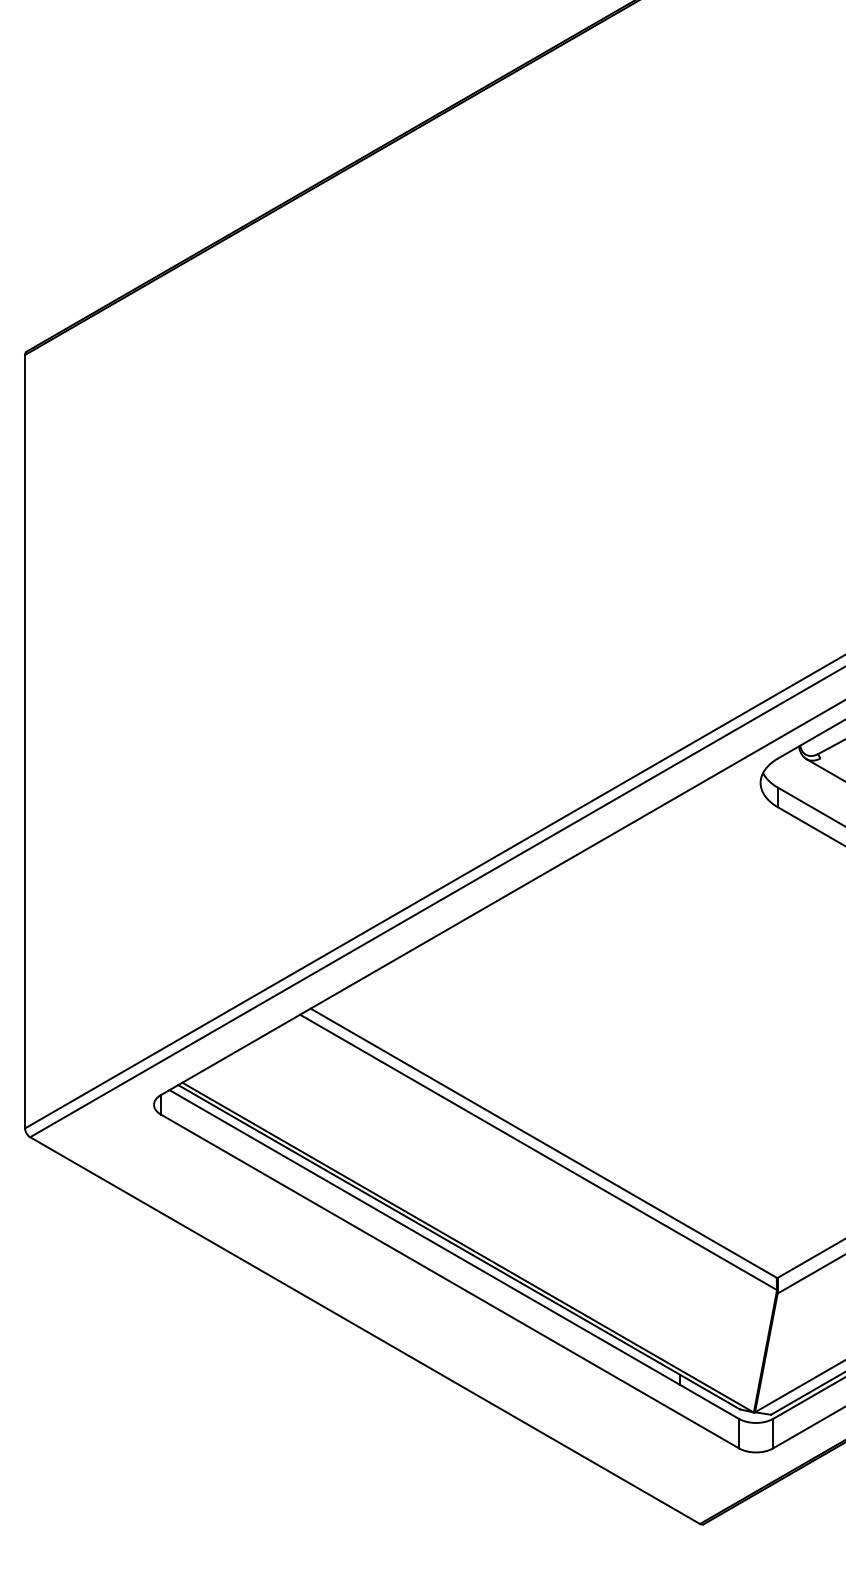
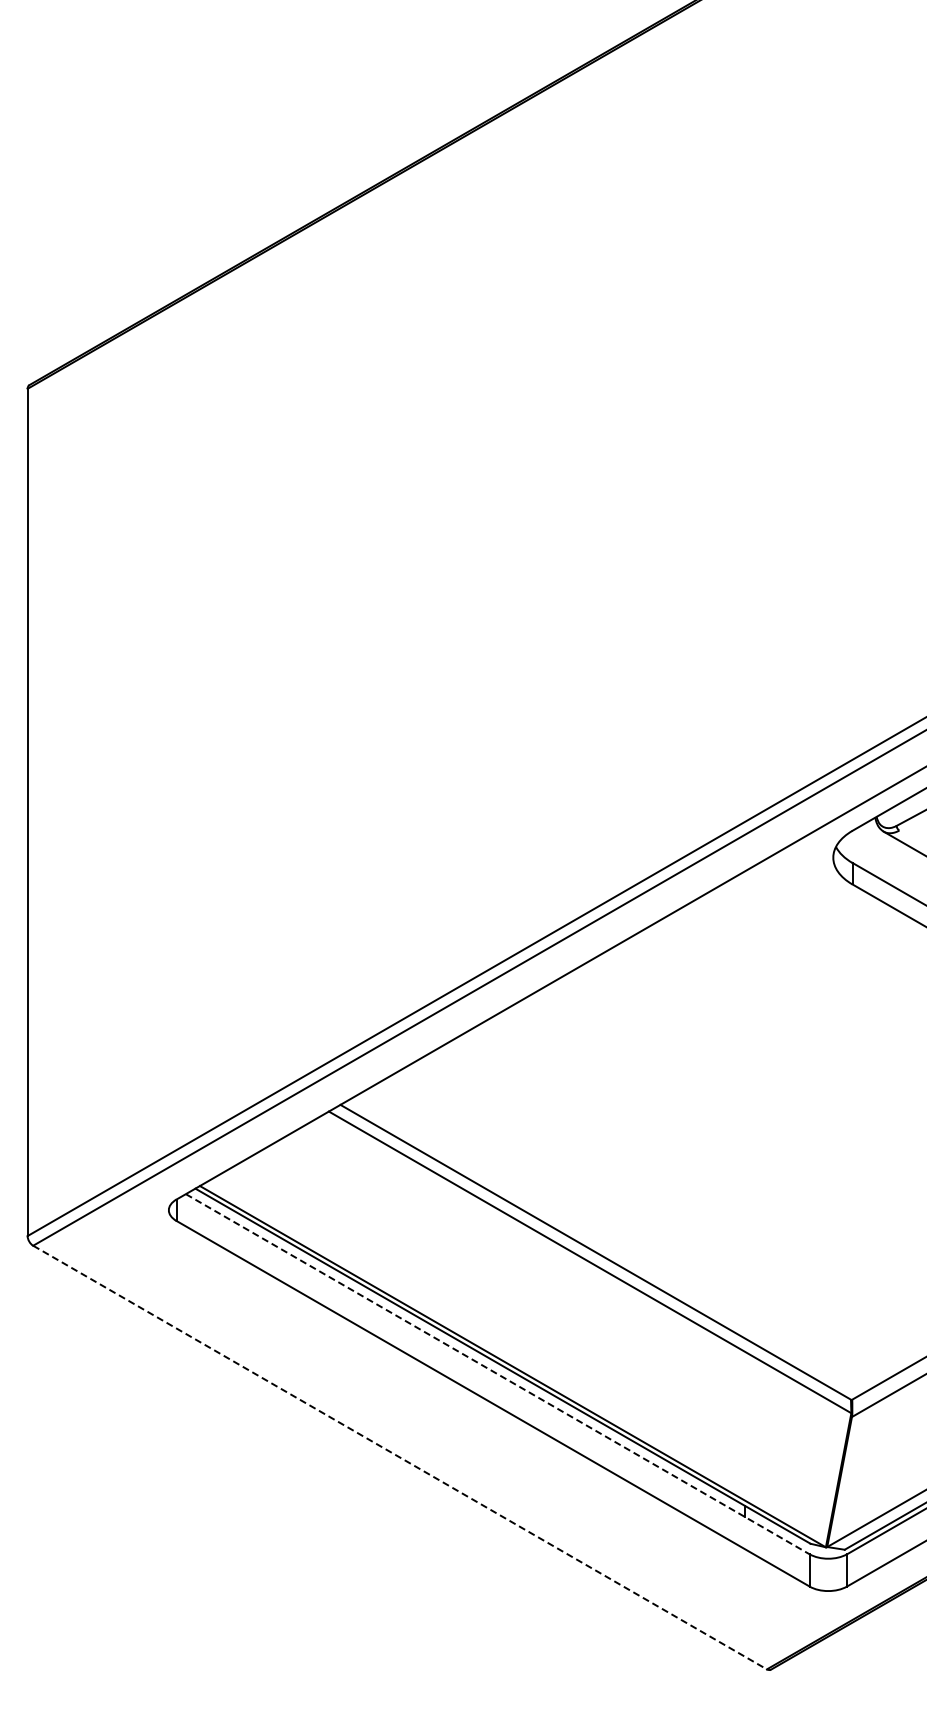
line: (454, 1254) -> (498, 1374), solid -> dashed
line: (365, 1330) -> (400, 1457), solid -> dashed

